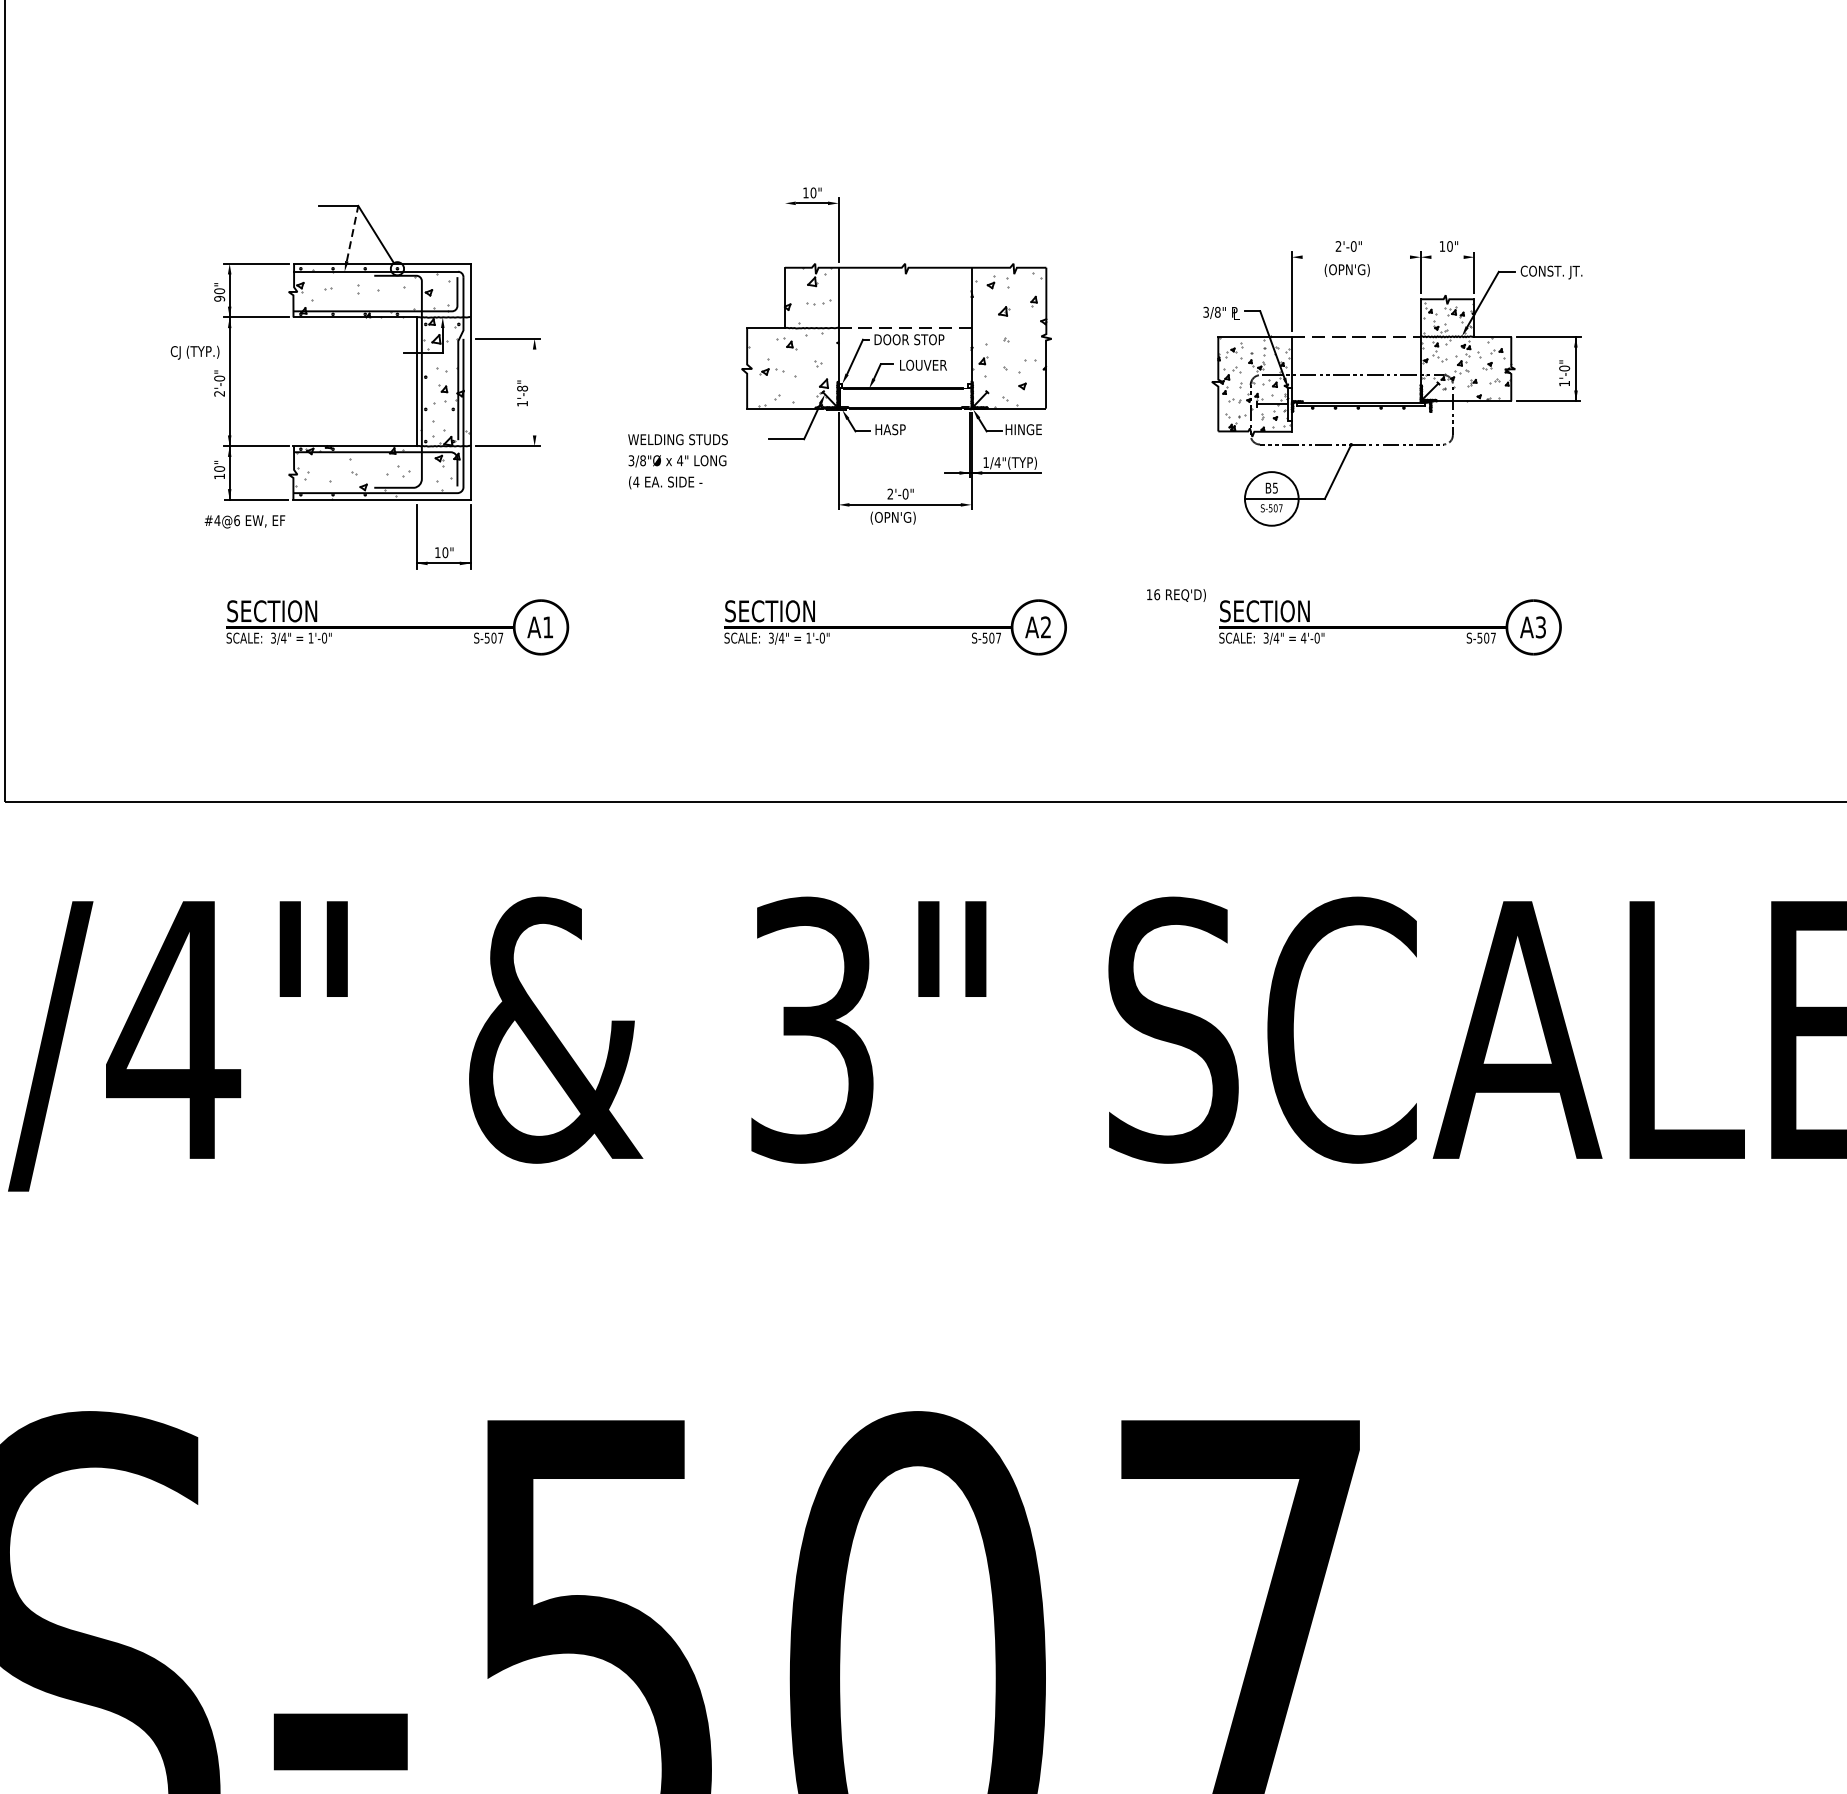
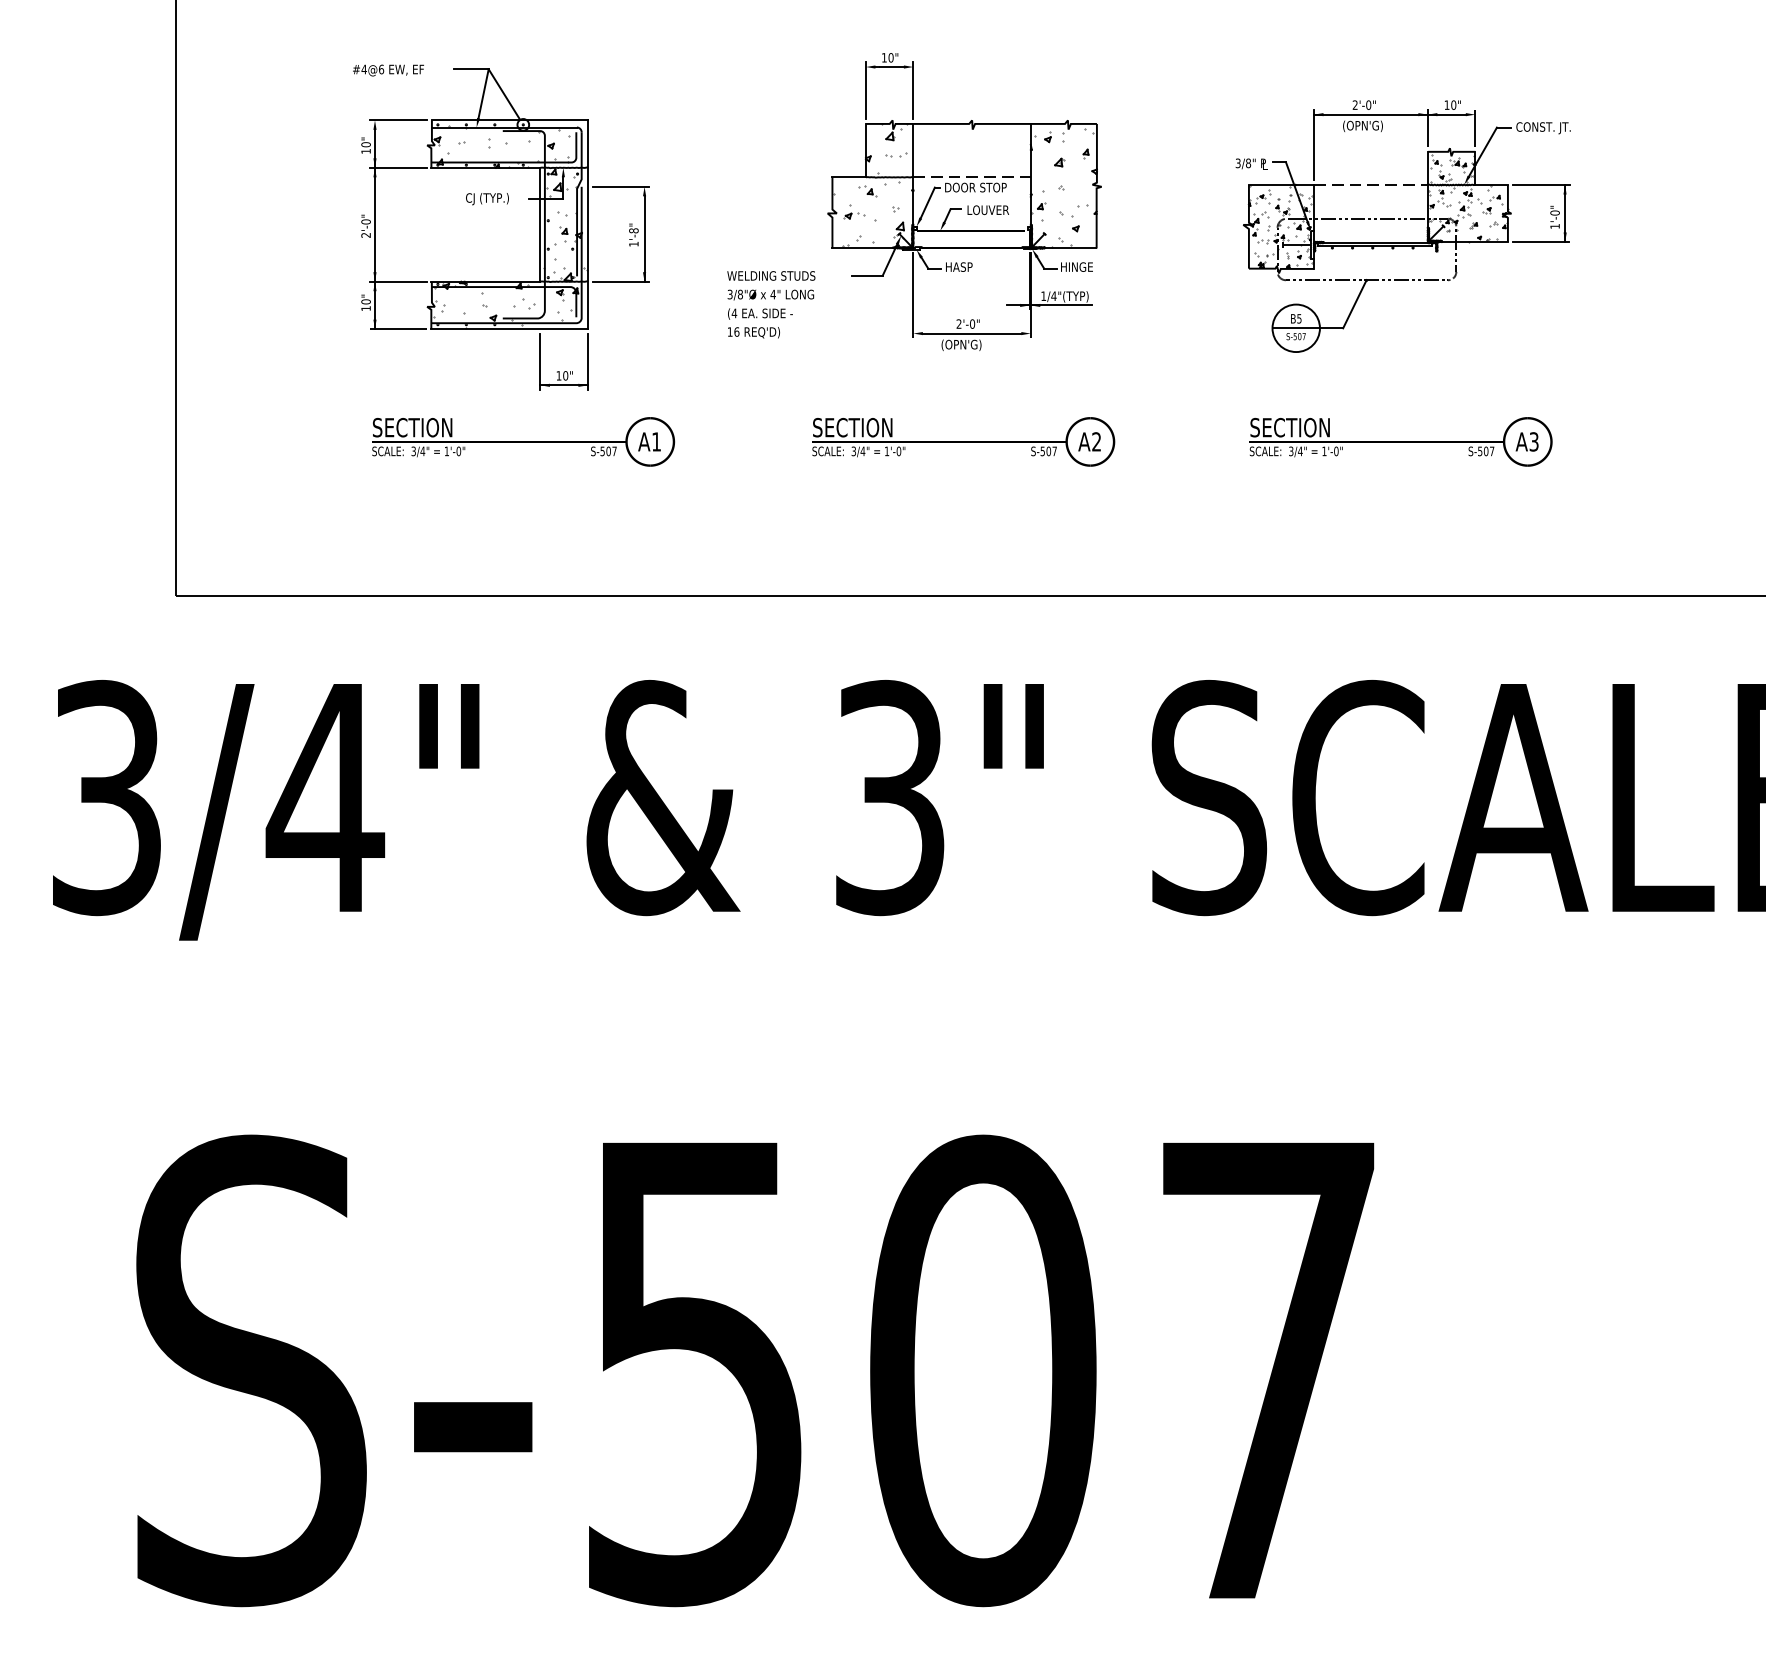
line: (784, 229) -> (865, 90), added
line: (352, 233) -> (483, 93), dashed -> solid
line: (1377, 257) -> (1389, 114), added
text: (218, 298) -> (365, 151), 90" -> 10"
text: (195, 353) -> (487, 199), moved
line: (534, 397) -> (644, 238), added
text: (244, 521) -> (388, 70), moved
text: (1175, 595) -> (753, 332), moved
text: (1303, 638) -> (1324, 451), 4'-0" -> 1'-0"

